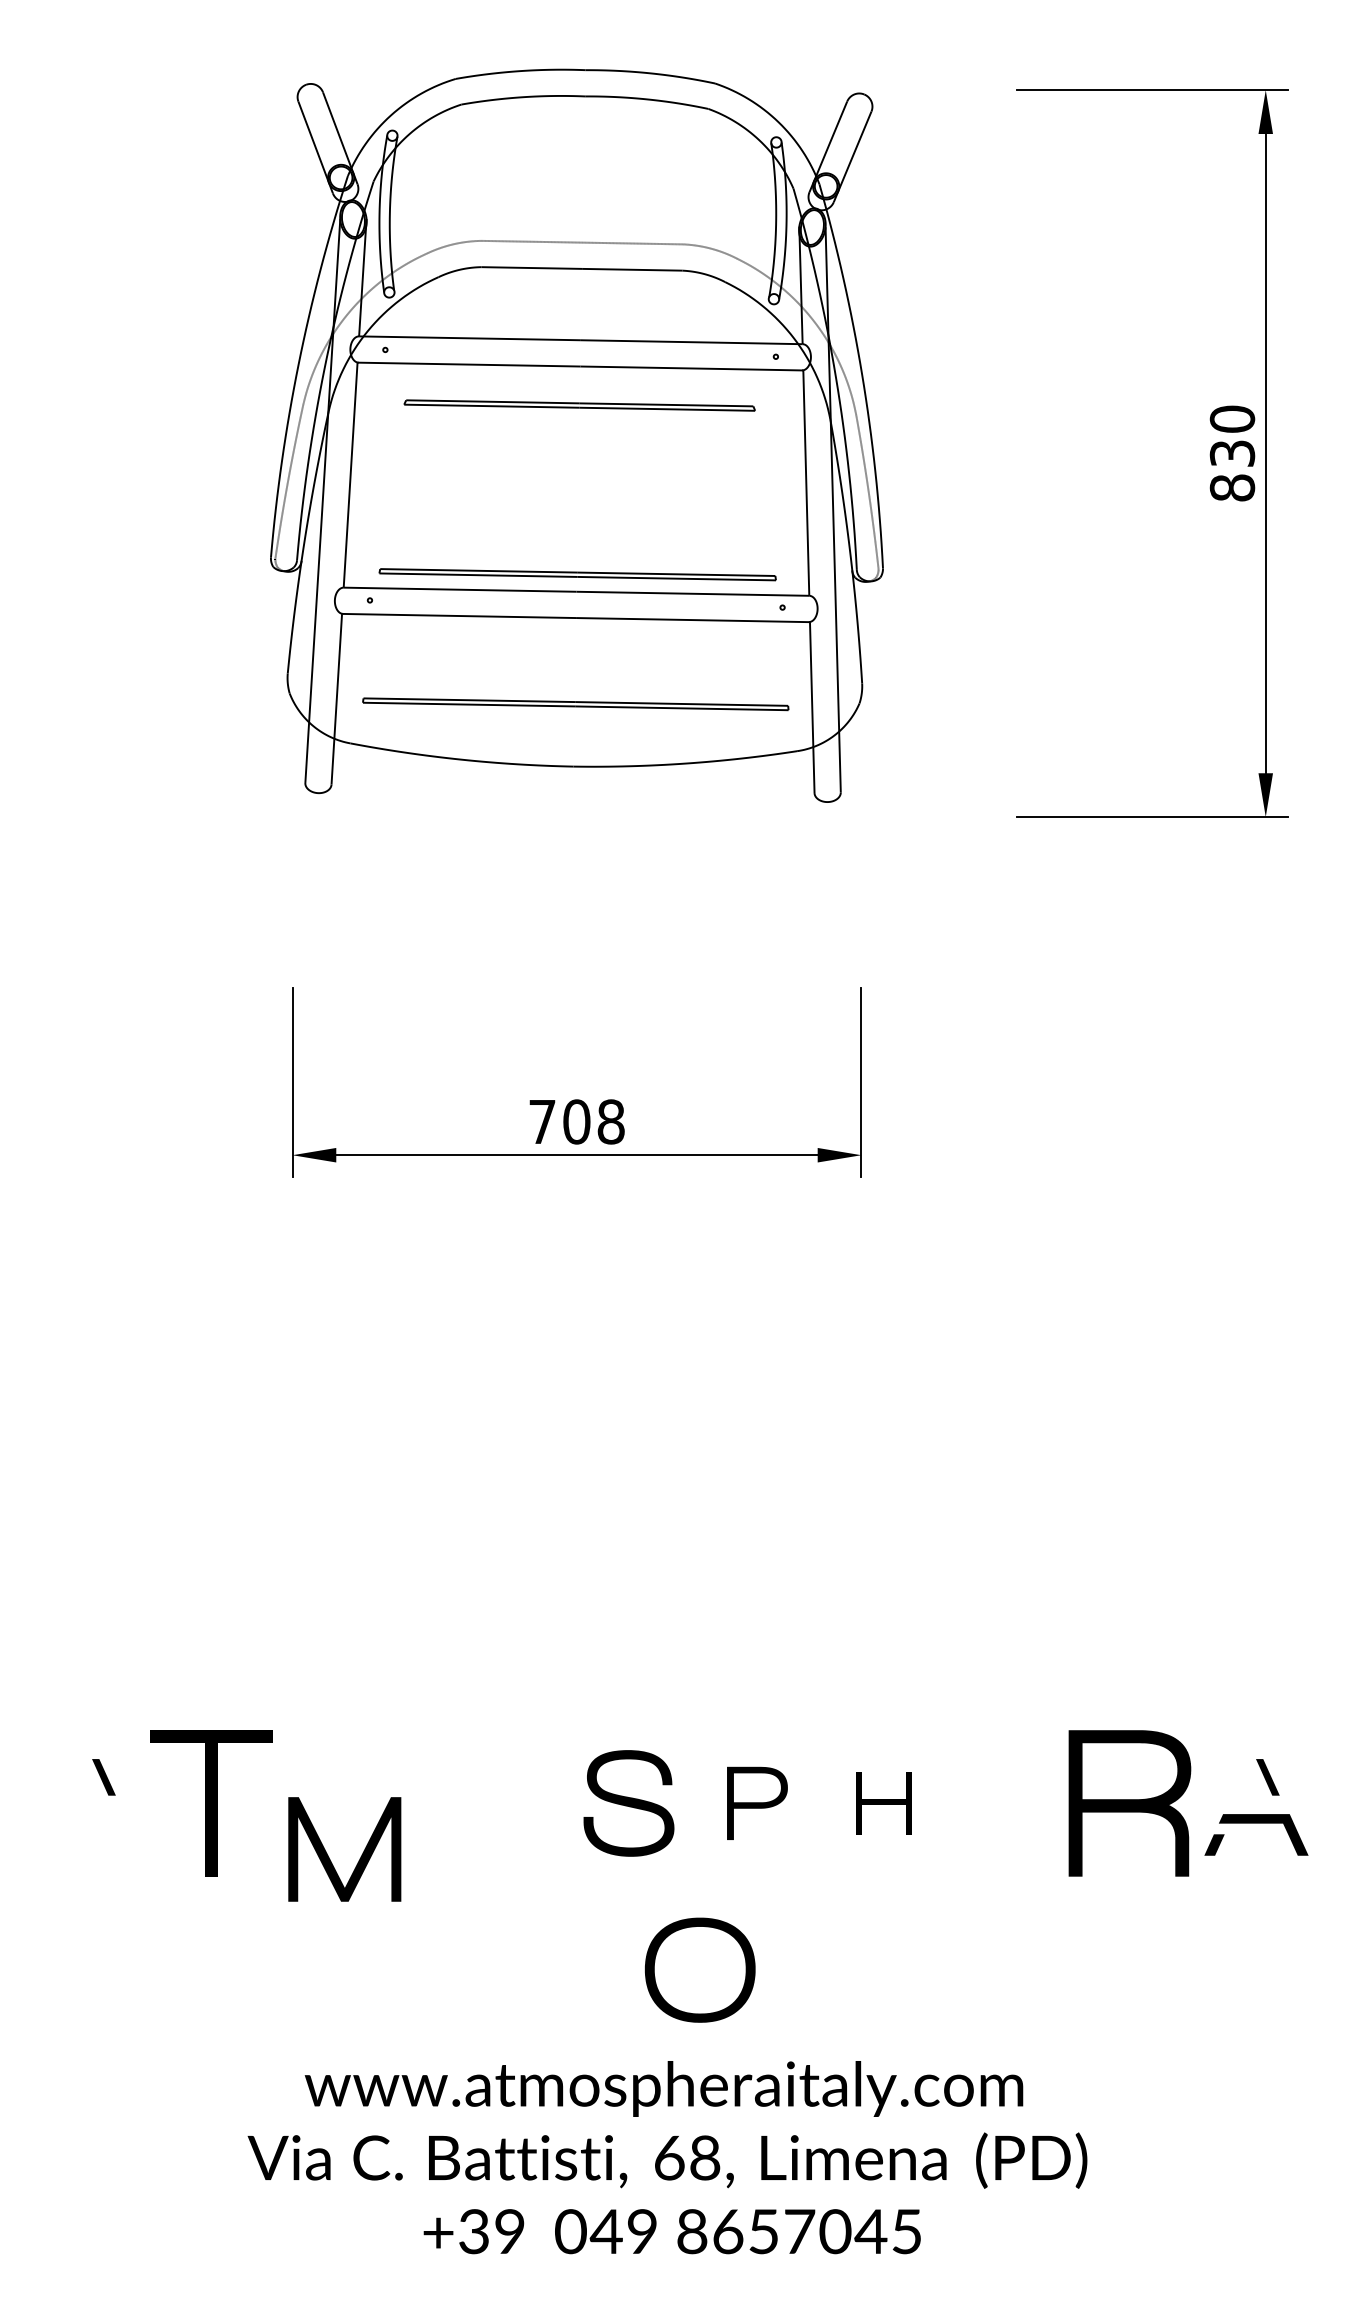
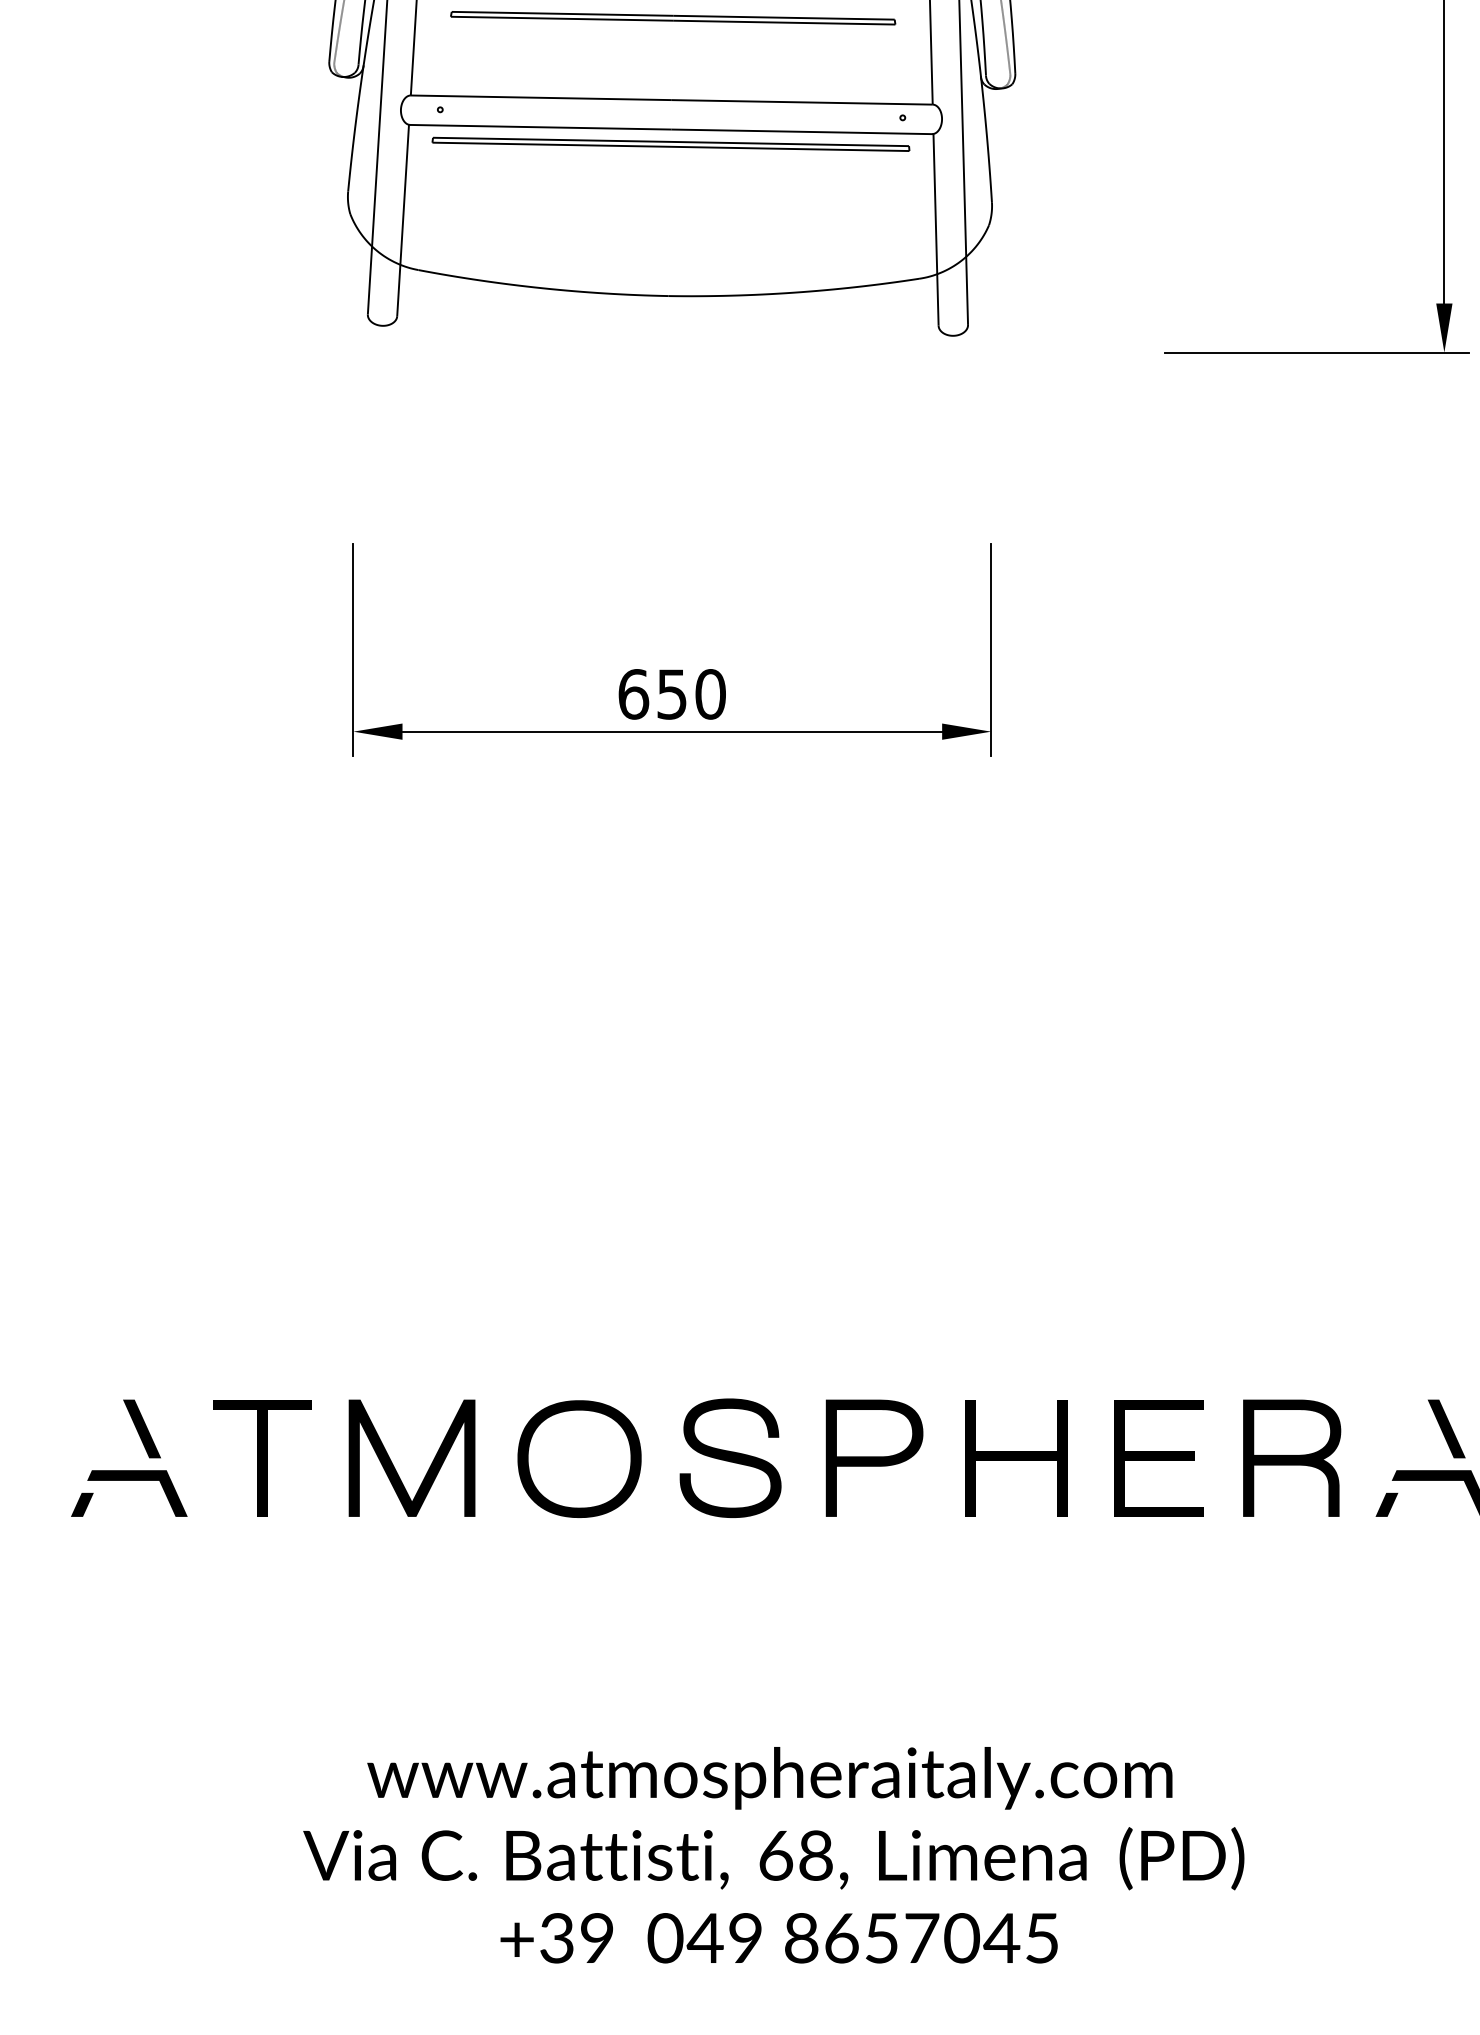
part: (577, 574) -> (672, 17), moved
part: (575, 704) -> (670, 144), moved
text: (576, 1121) -> (671, 693), 708 -> 650
part: (103, 1777) -> (141, 1429), size x1.43
part: (1267, 1777) -> (1446, 1429), size x1.43
part: (211, 1803) -> (262, 1458), size x0.71
part: (757, 1803) -> (874, 1458), size x1.43
part: (883, 1803) -> (1015, 1458), size x1.67
fill: (1010, 1803) -> (1158, 1458), added
part: (1129, 1803) -> (1291, 1458), size x0.71
fill: (99, 1834) -> (137, 1493), added
fill: (50, 1844) -> (82, 1504), added
part: (329, 1857) -> (394, 1467), moved
part: (700, 1969) -> (579, 1458), moved

